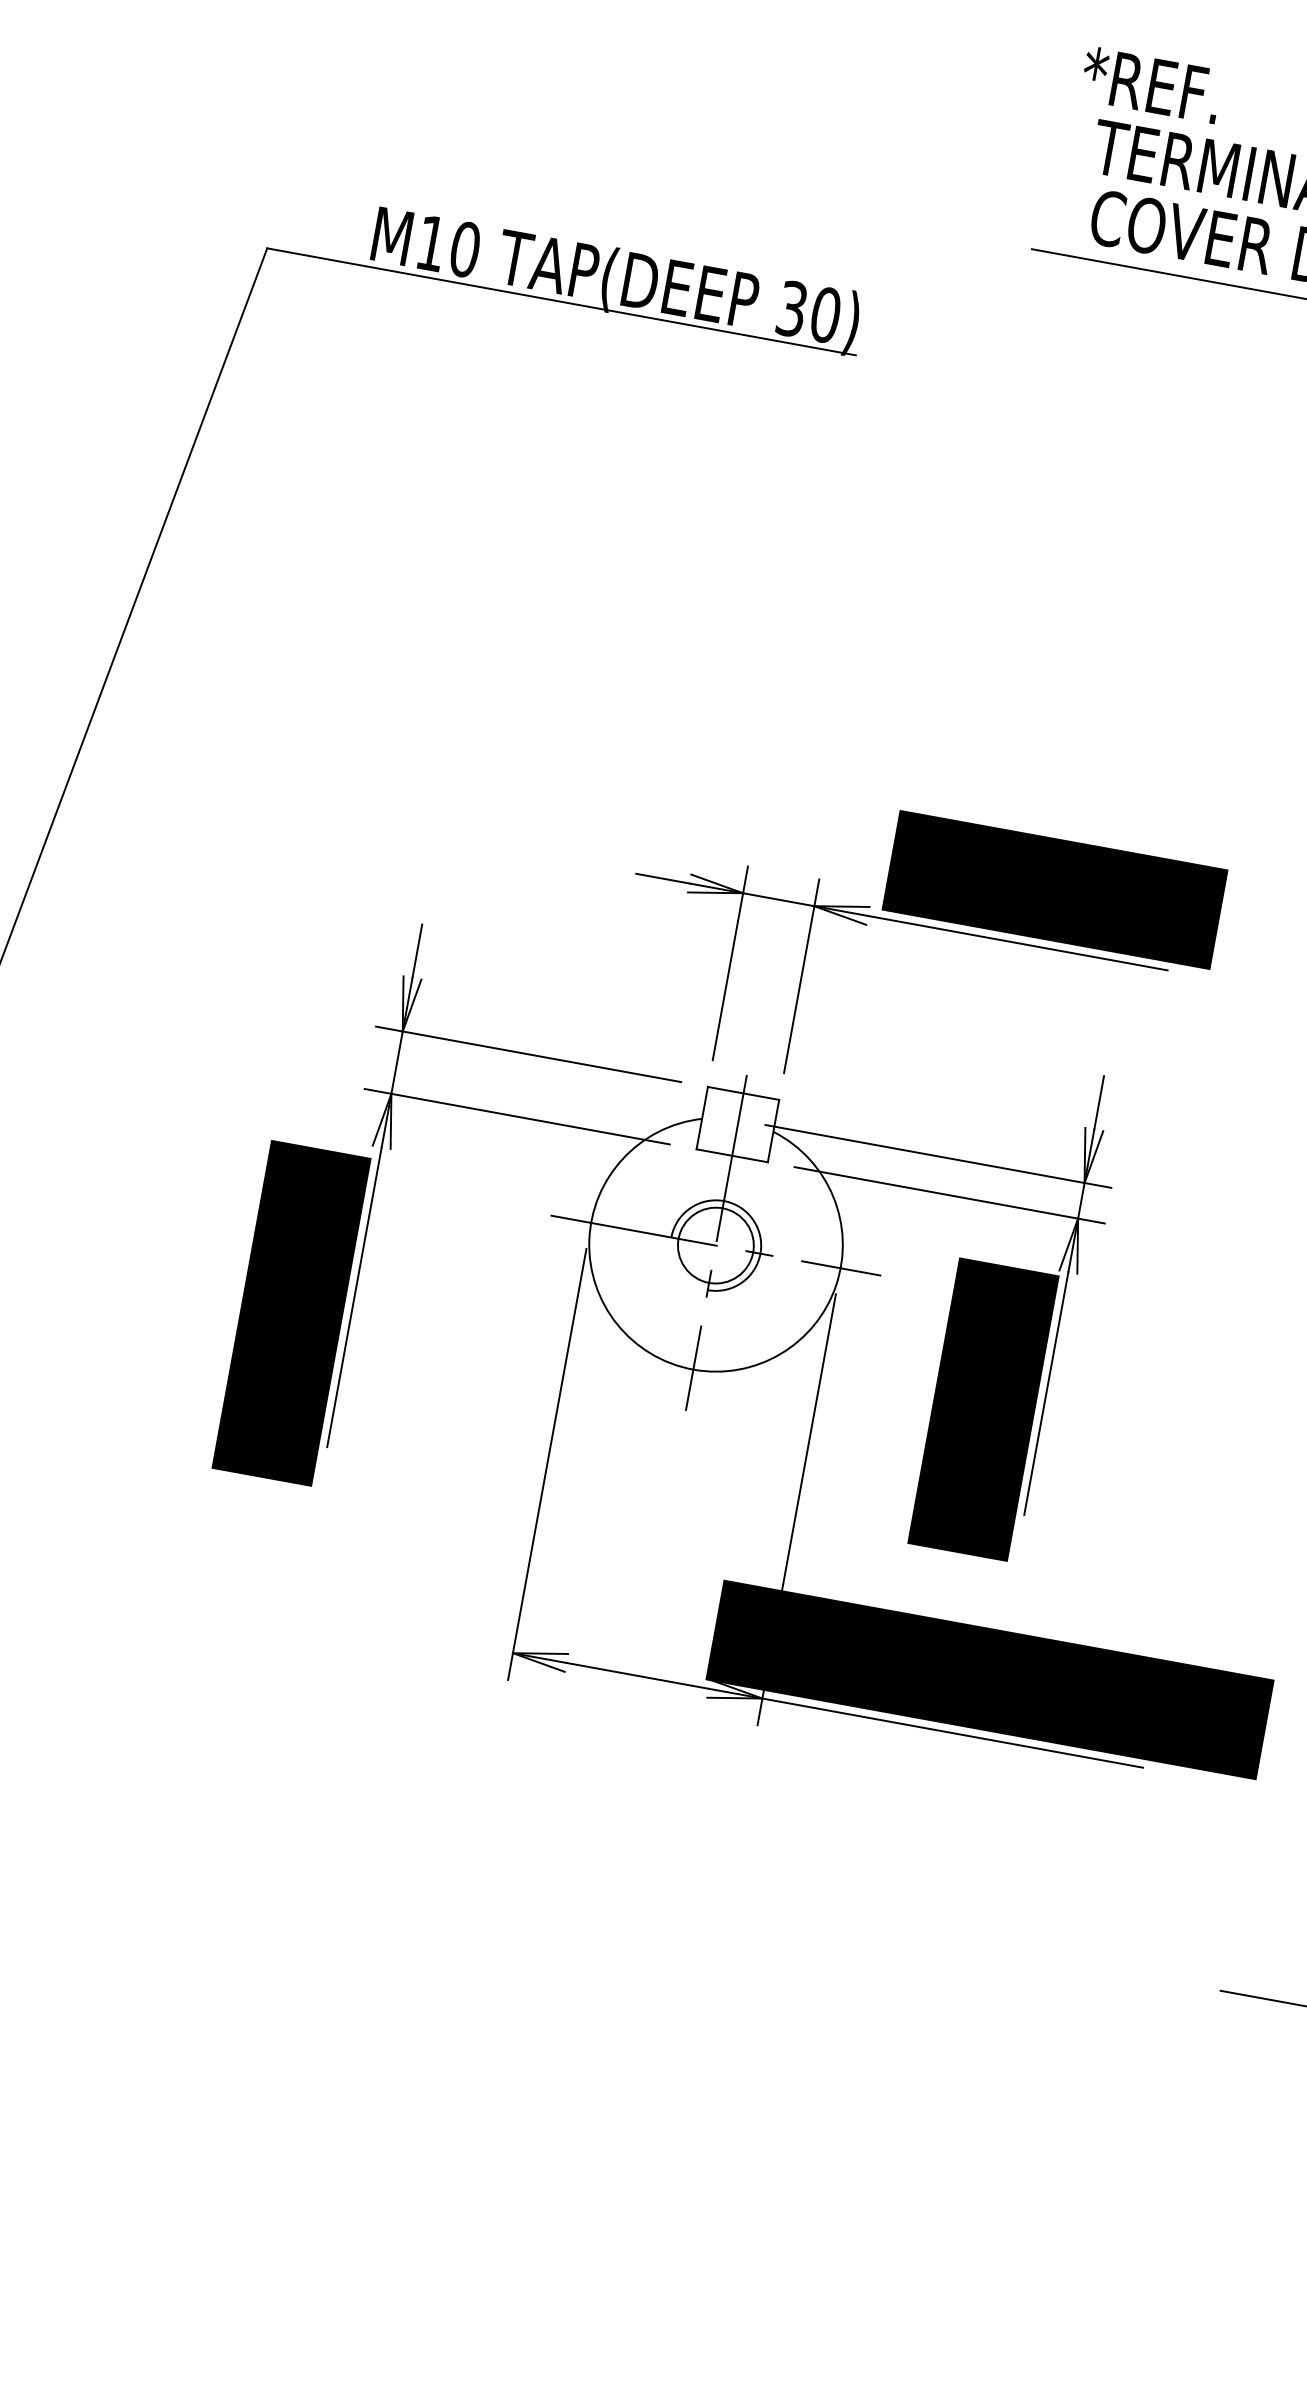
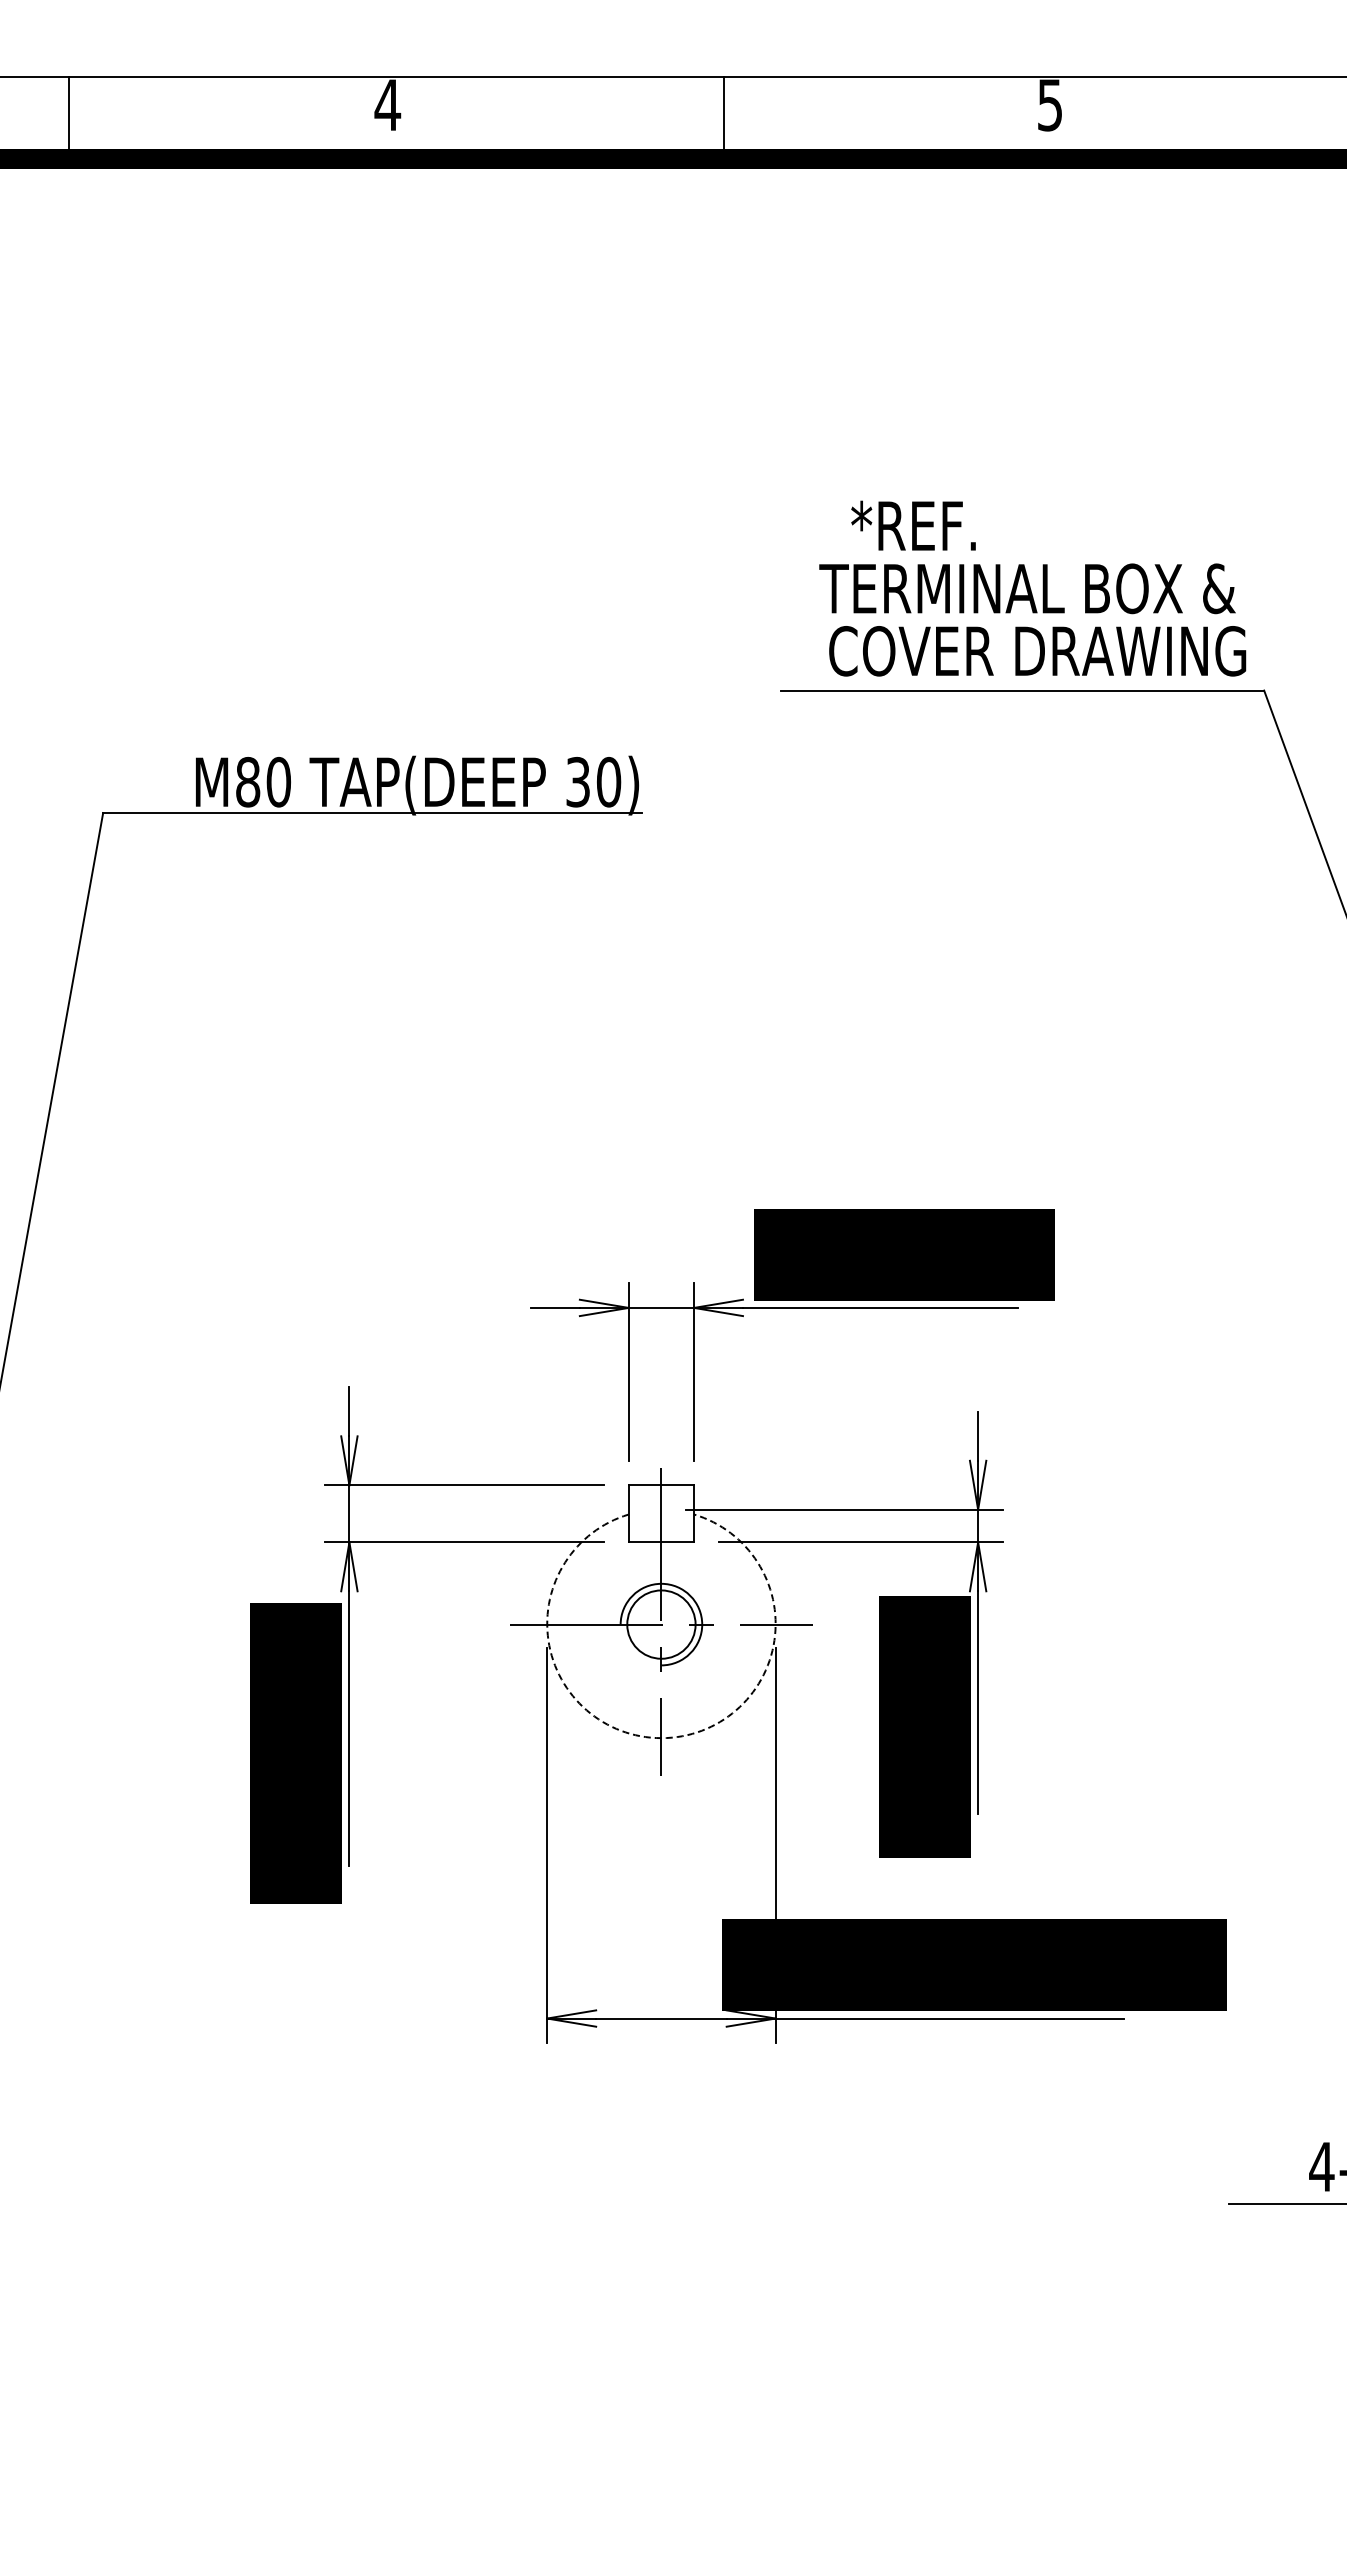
text: (1151, 84) -> (913, 525), moved
text: (432, 242) -> (248, 781), M10 -> M80
arc: (693, 1370) -> (661, 1738), solid -> dashed

